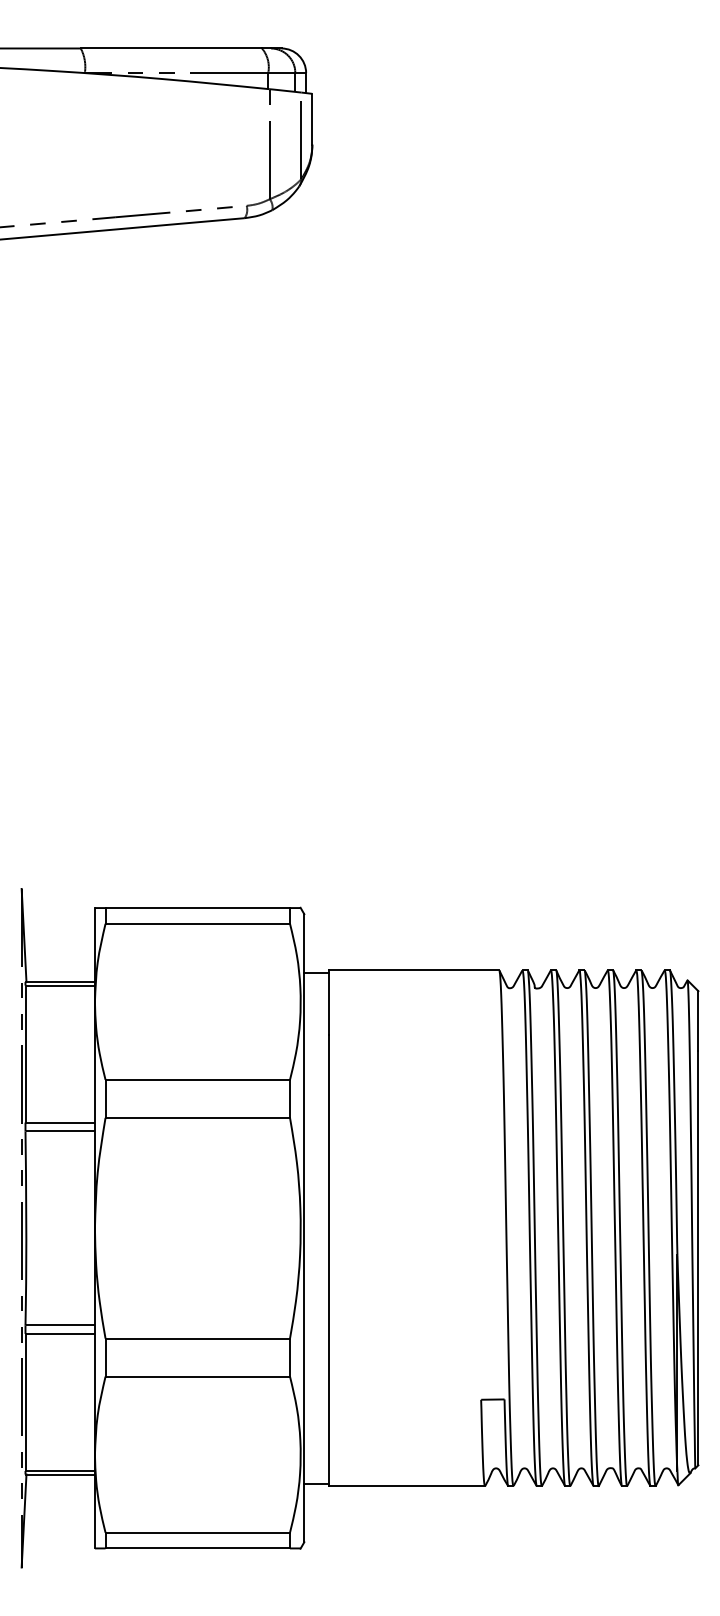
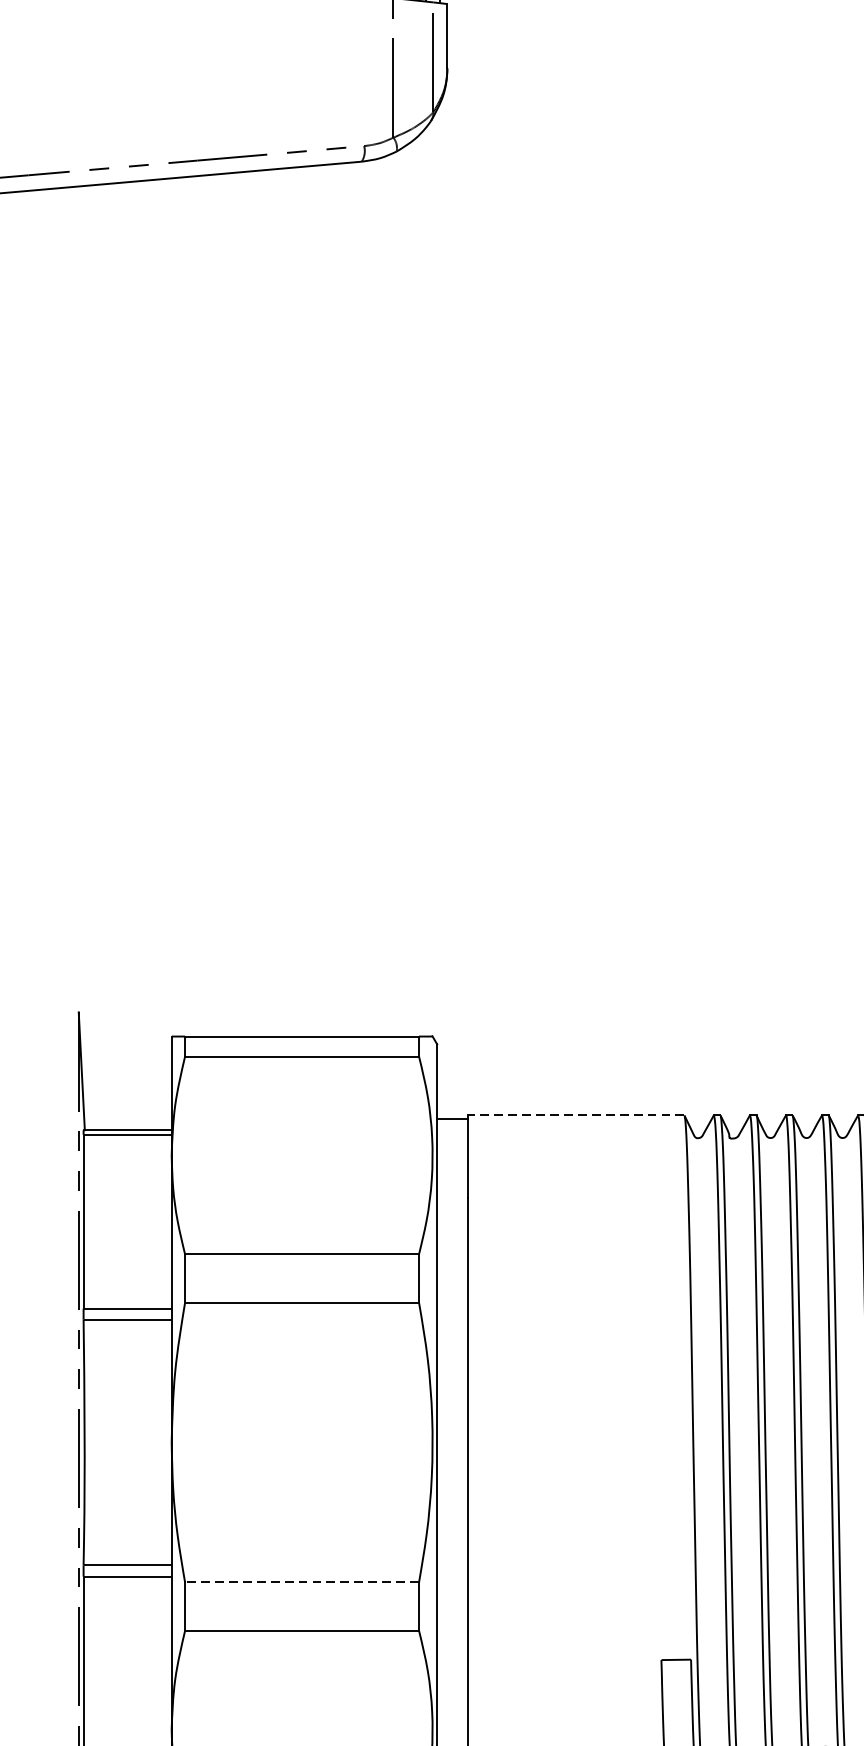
line: (413, 970) -> (575, 1115), solid -> dashed
line: (197, 1338) -> (301, 1582), solid -> dashed

